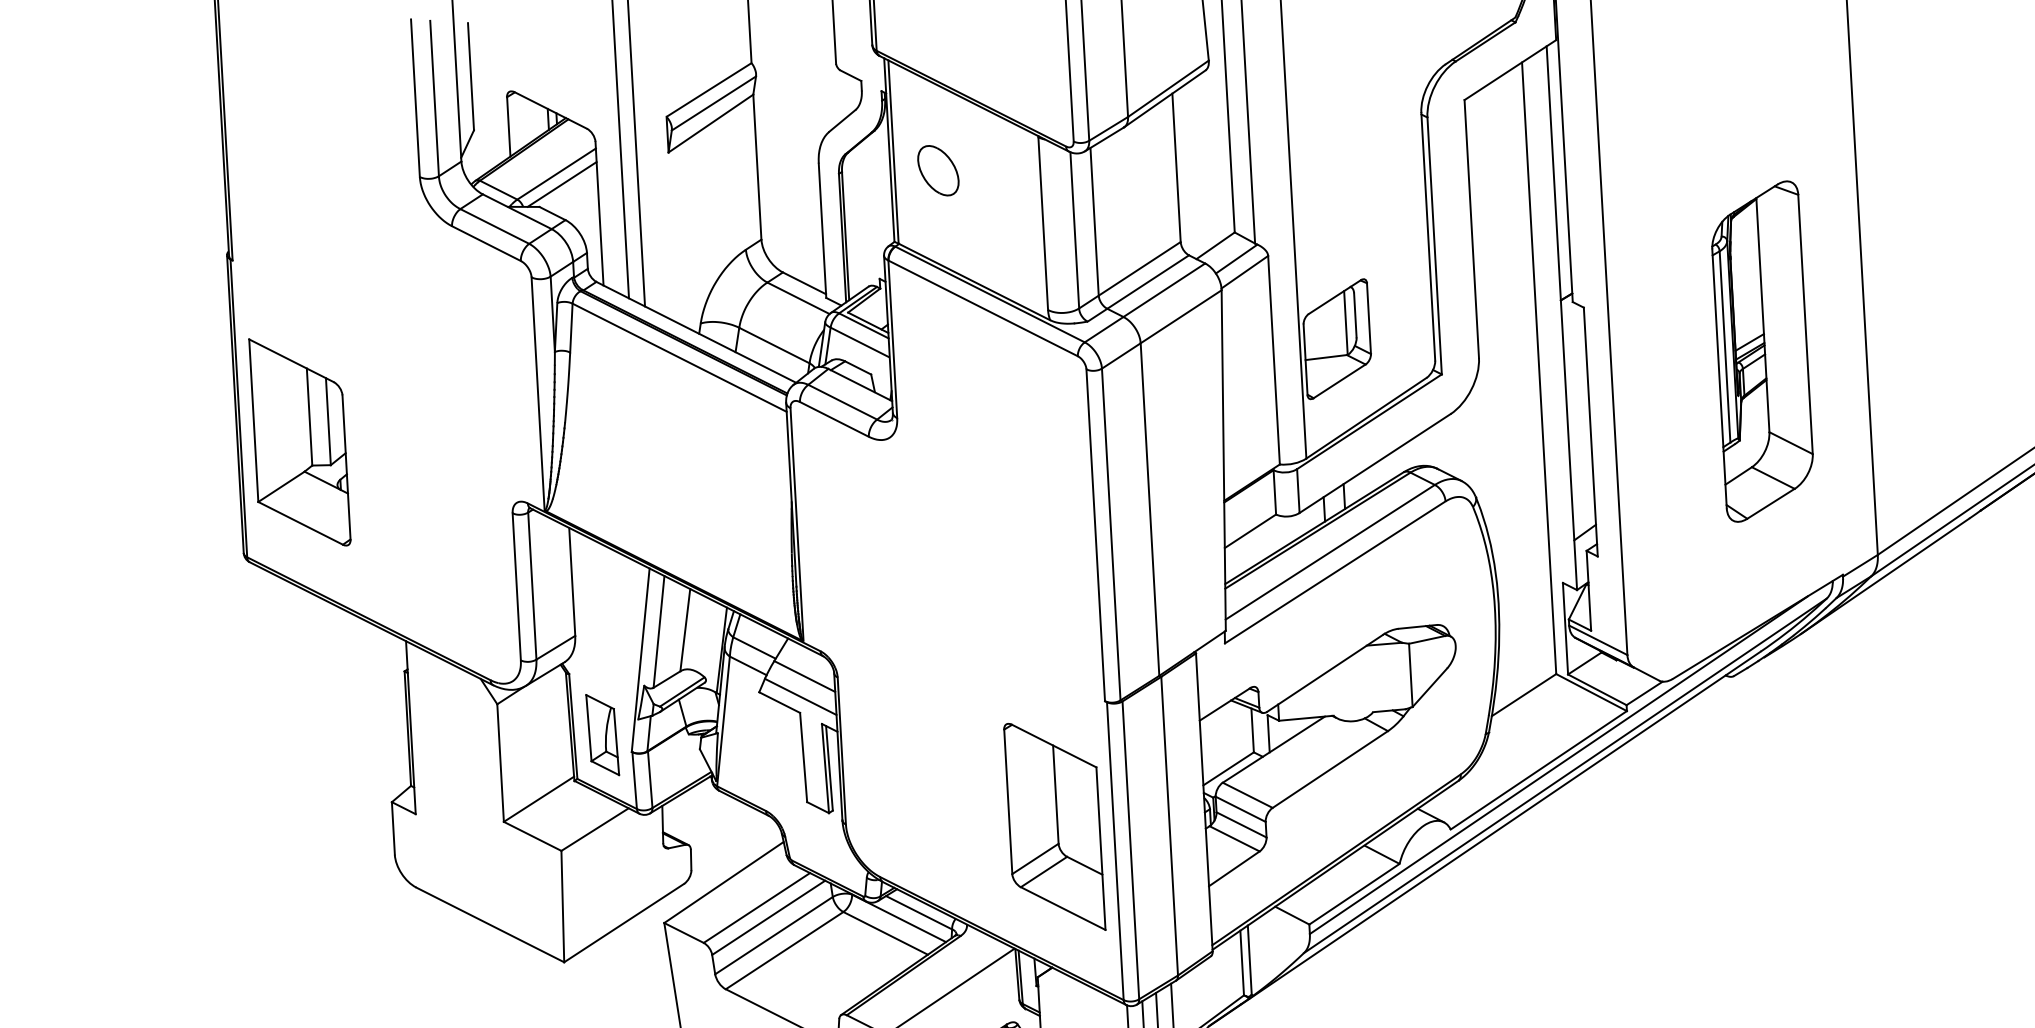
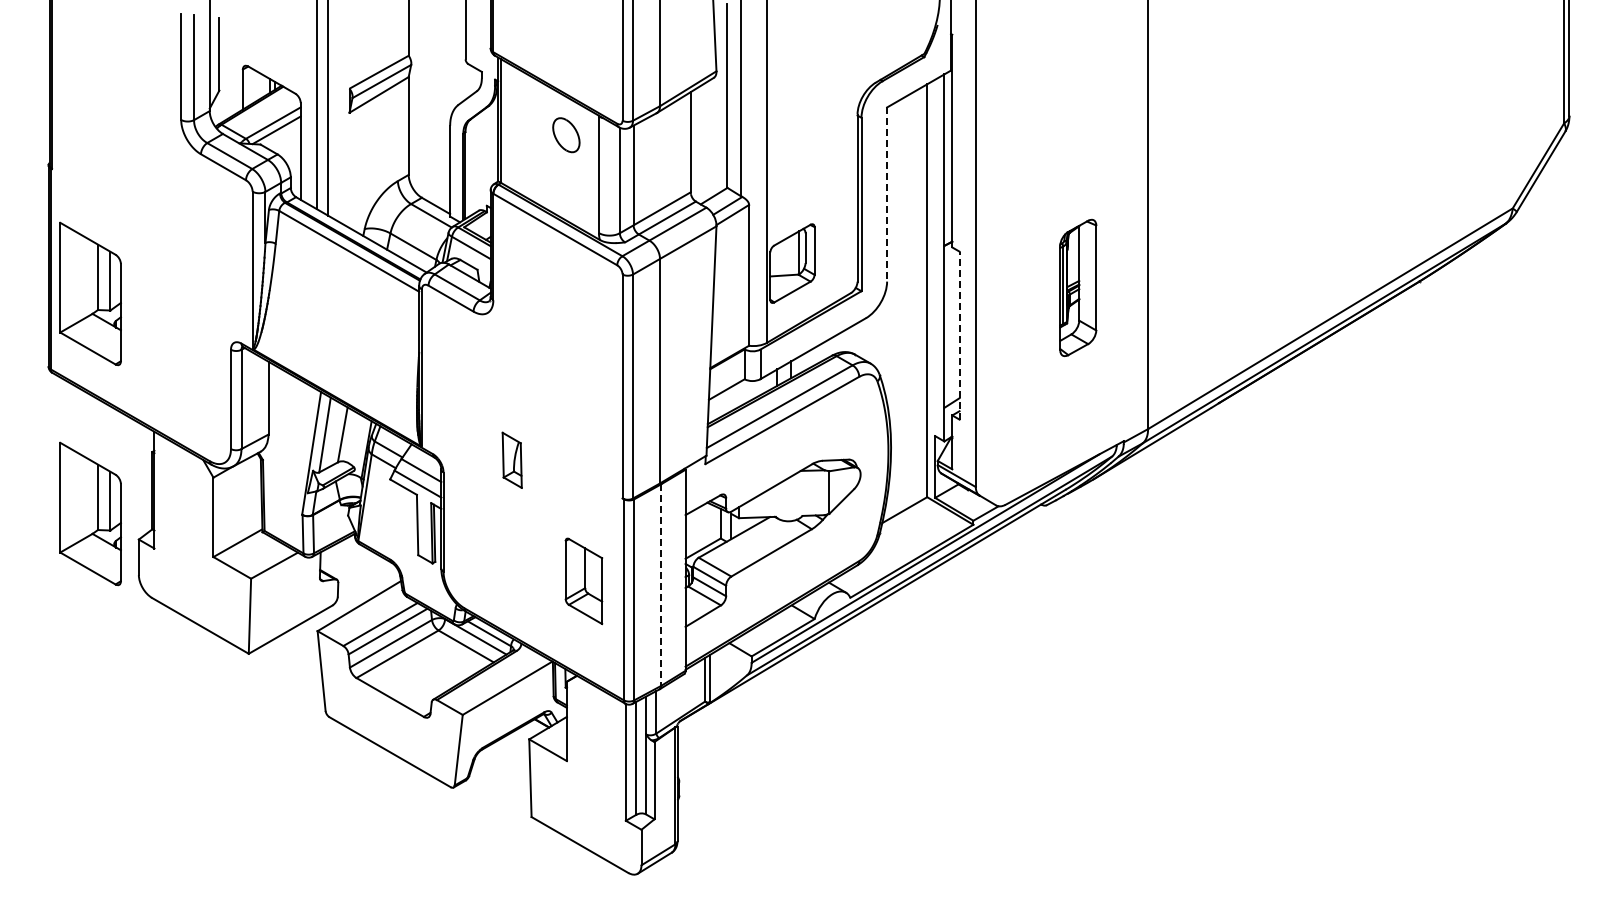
part: (938, 171) -> (566, 135), moved
line: (1472, 230) -> (887, 195), solid -> dashed
part: (1762, 350) -> (1078, 287), size x0.6
line: (1590, 431) -> (959, 335), solid -> dashed
part: (601, 733) -> (511, 459), moved
part: (318, 767) -> (90, 513), added
line: (1169, 826) -> (661, 585), solid -> dashed
part: (1054, 827) -> (583, 581), size x0.6

